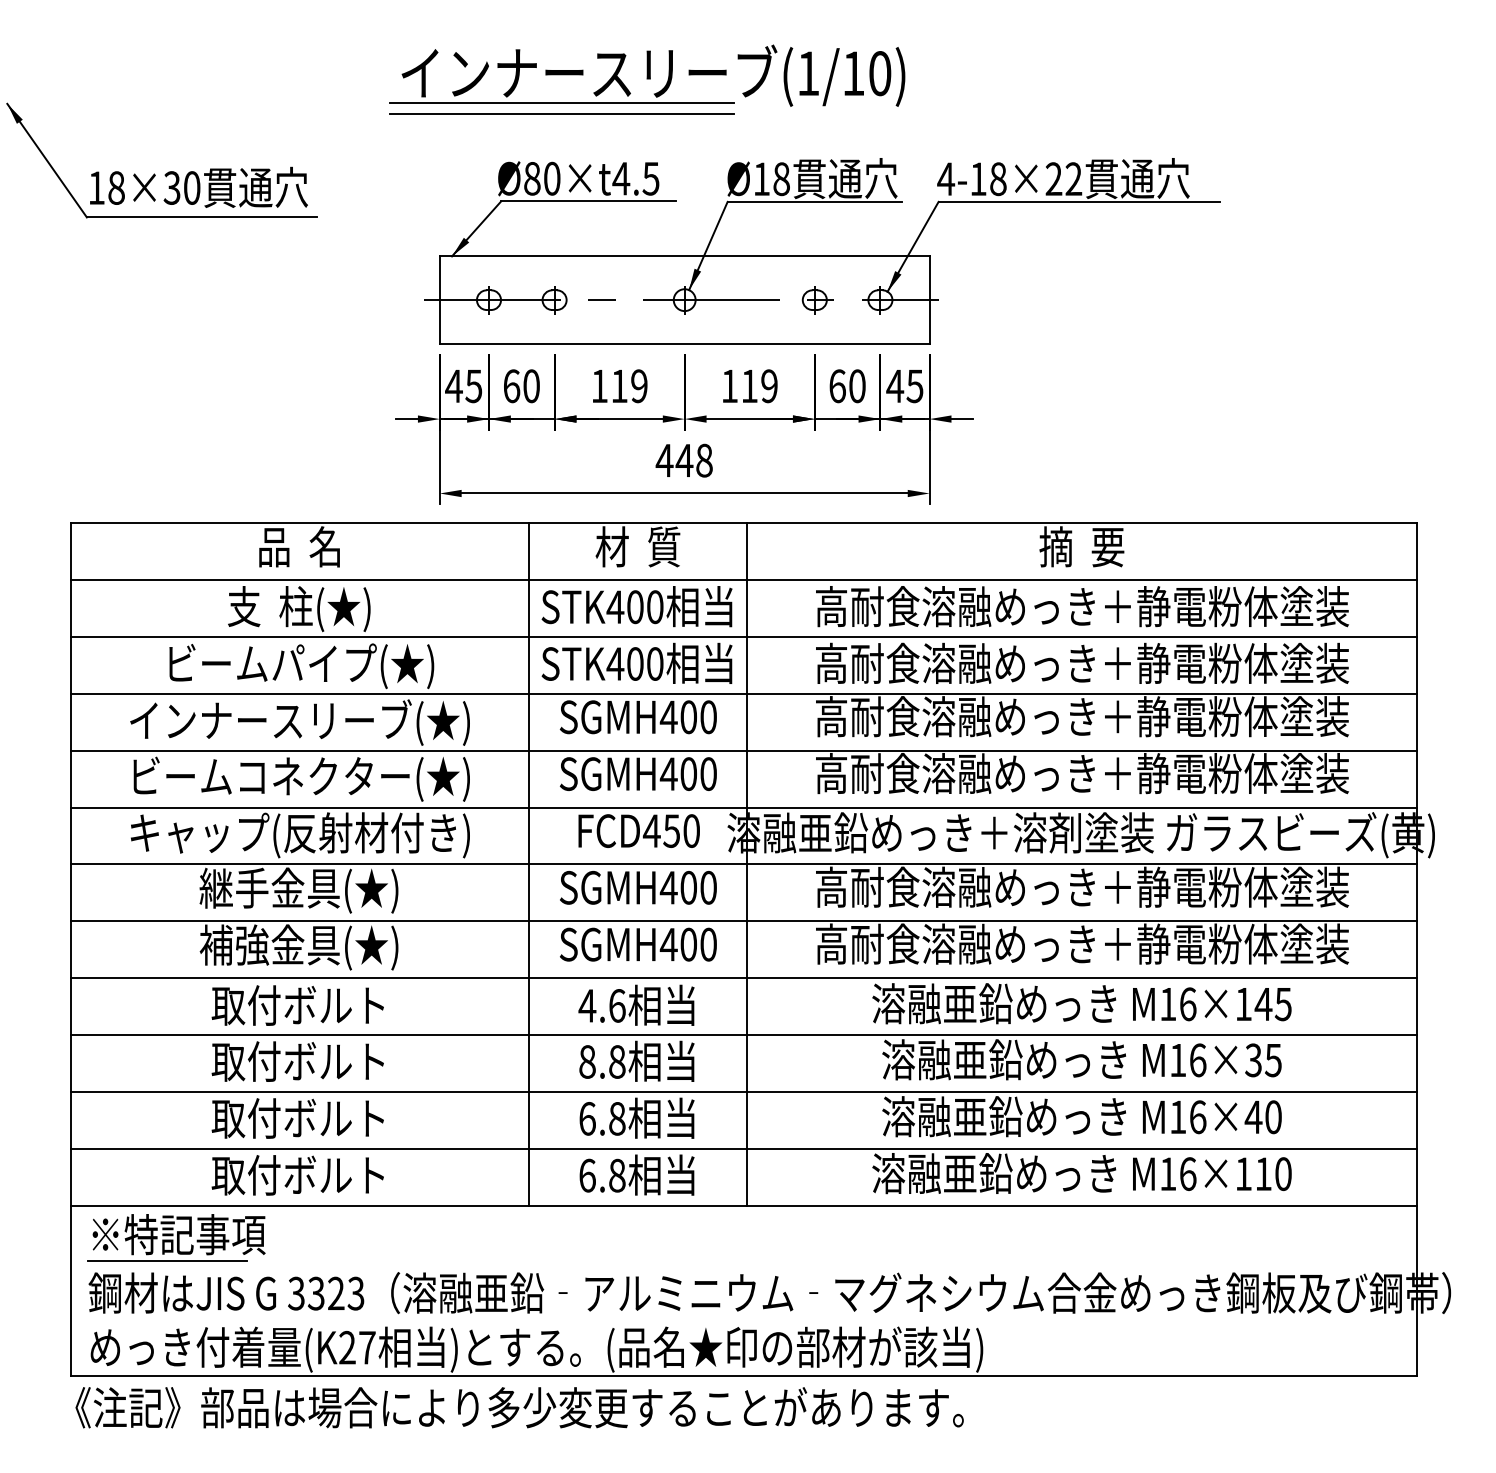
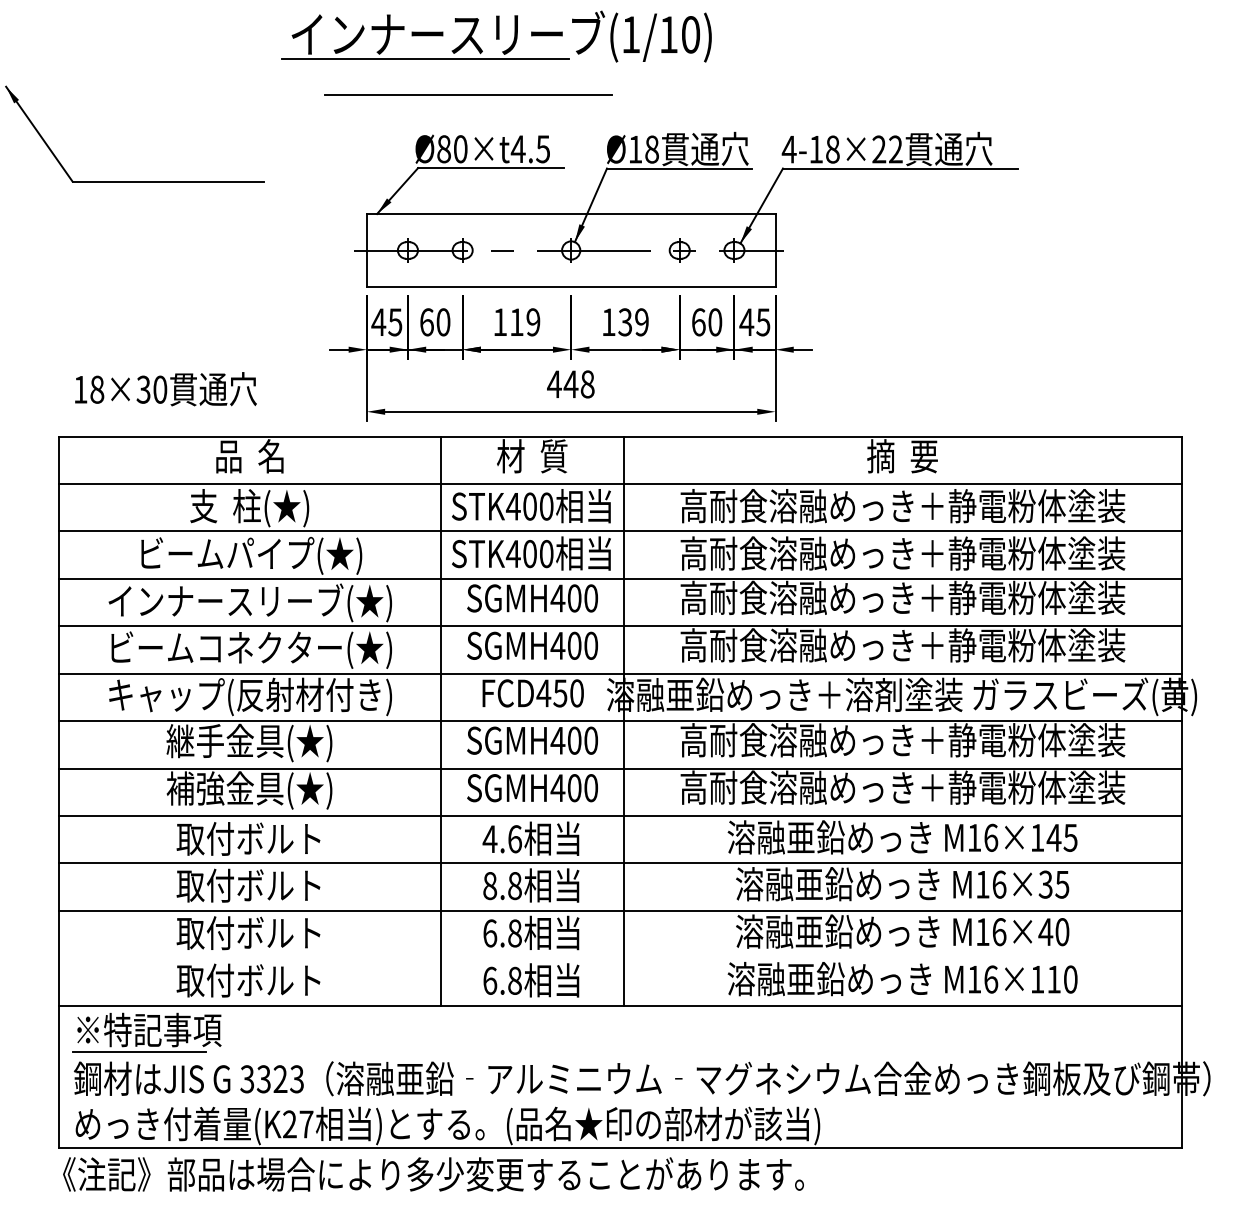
part: (647, 75) -> (496, 36), moved
text: (198, 186) -> (165, 388), moved
text: (749, 386) -> (625, 322), 119 -> 139
line: (743, 1148) -> (620, 958), removed

